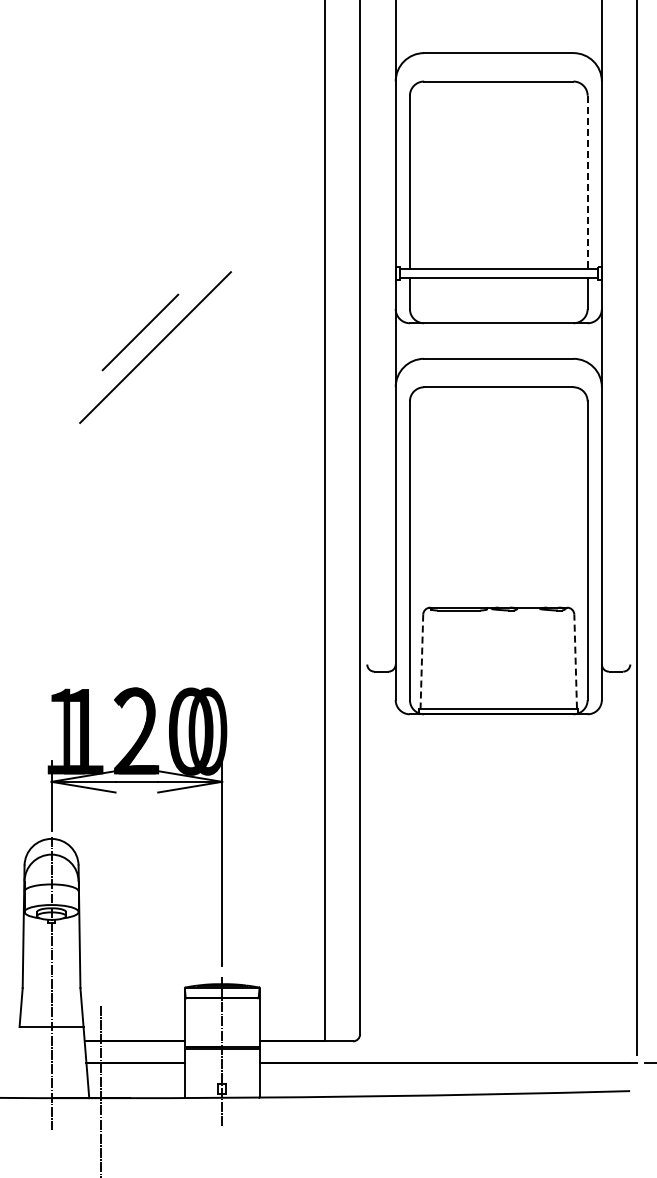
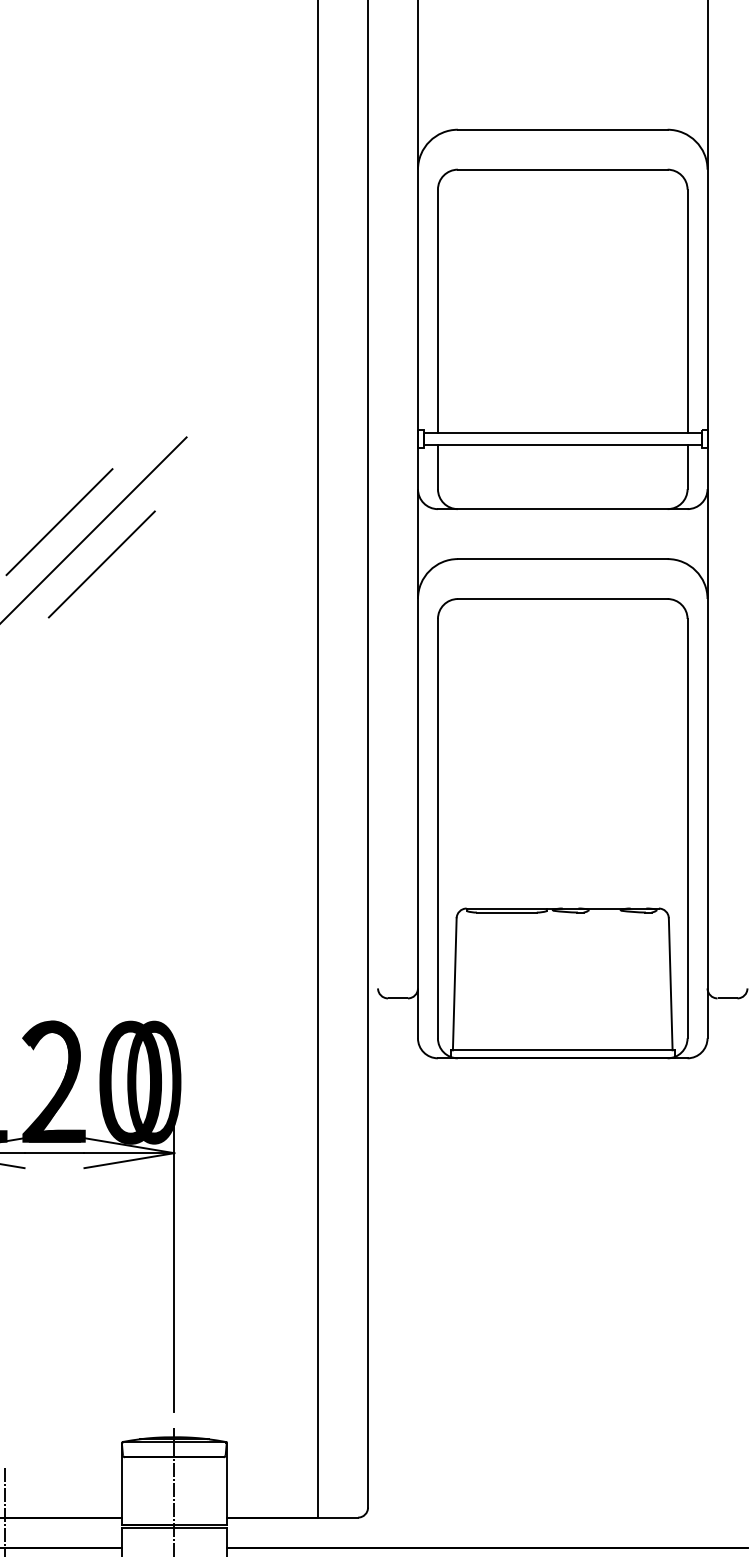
line: (587, 182) -> (687, 311), dashed -> solid
line: (170, 362) -> (101, 564), added
line: (575, 661) -> (670, 984), dashed -> solid
line: (421, 662) -> (454, 985), dashed -> solid

